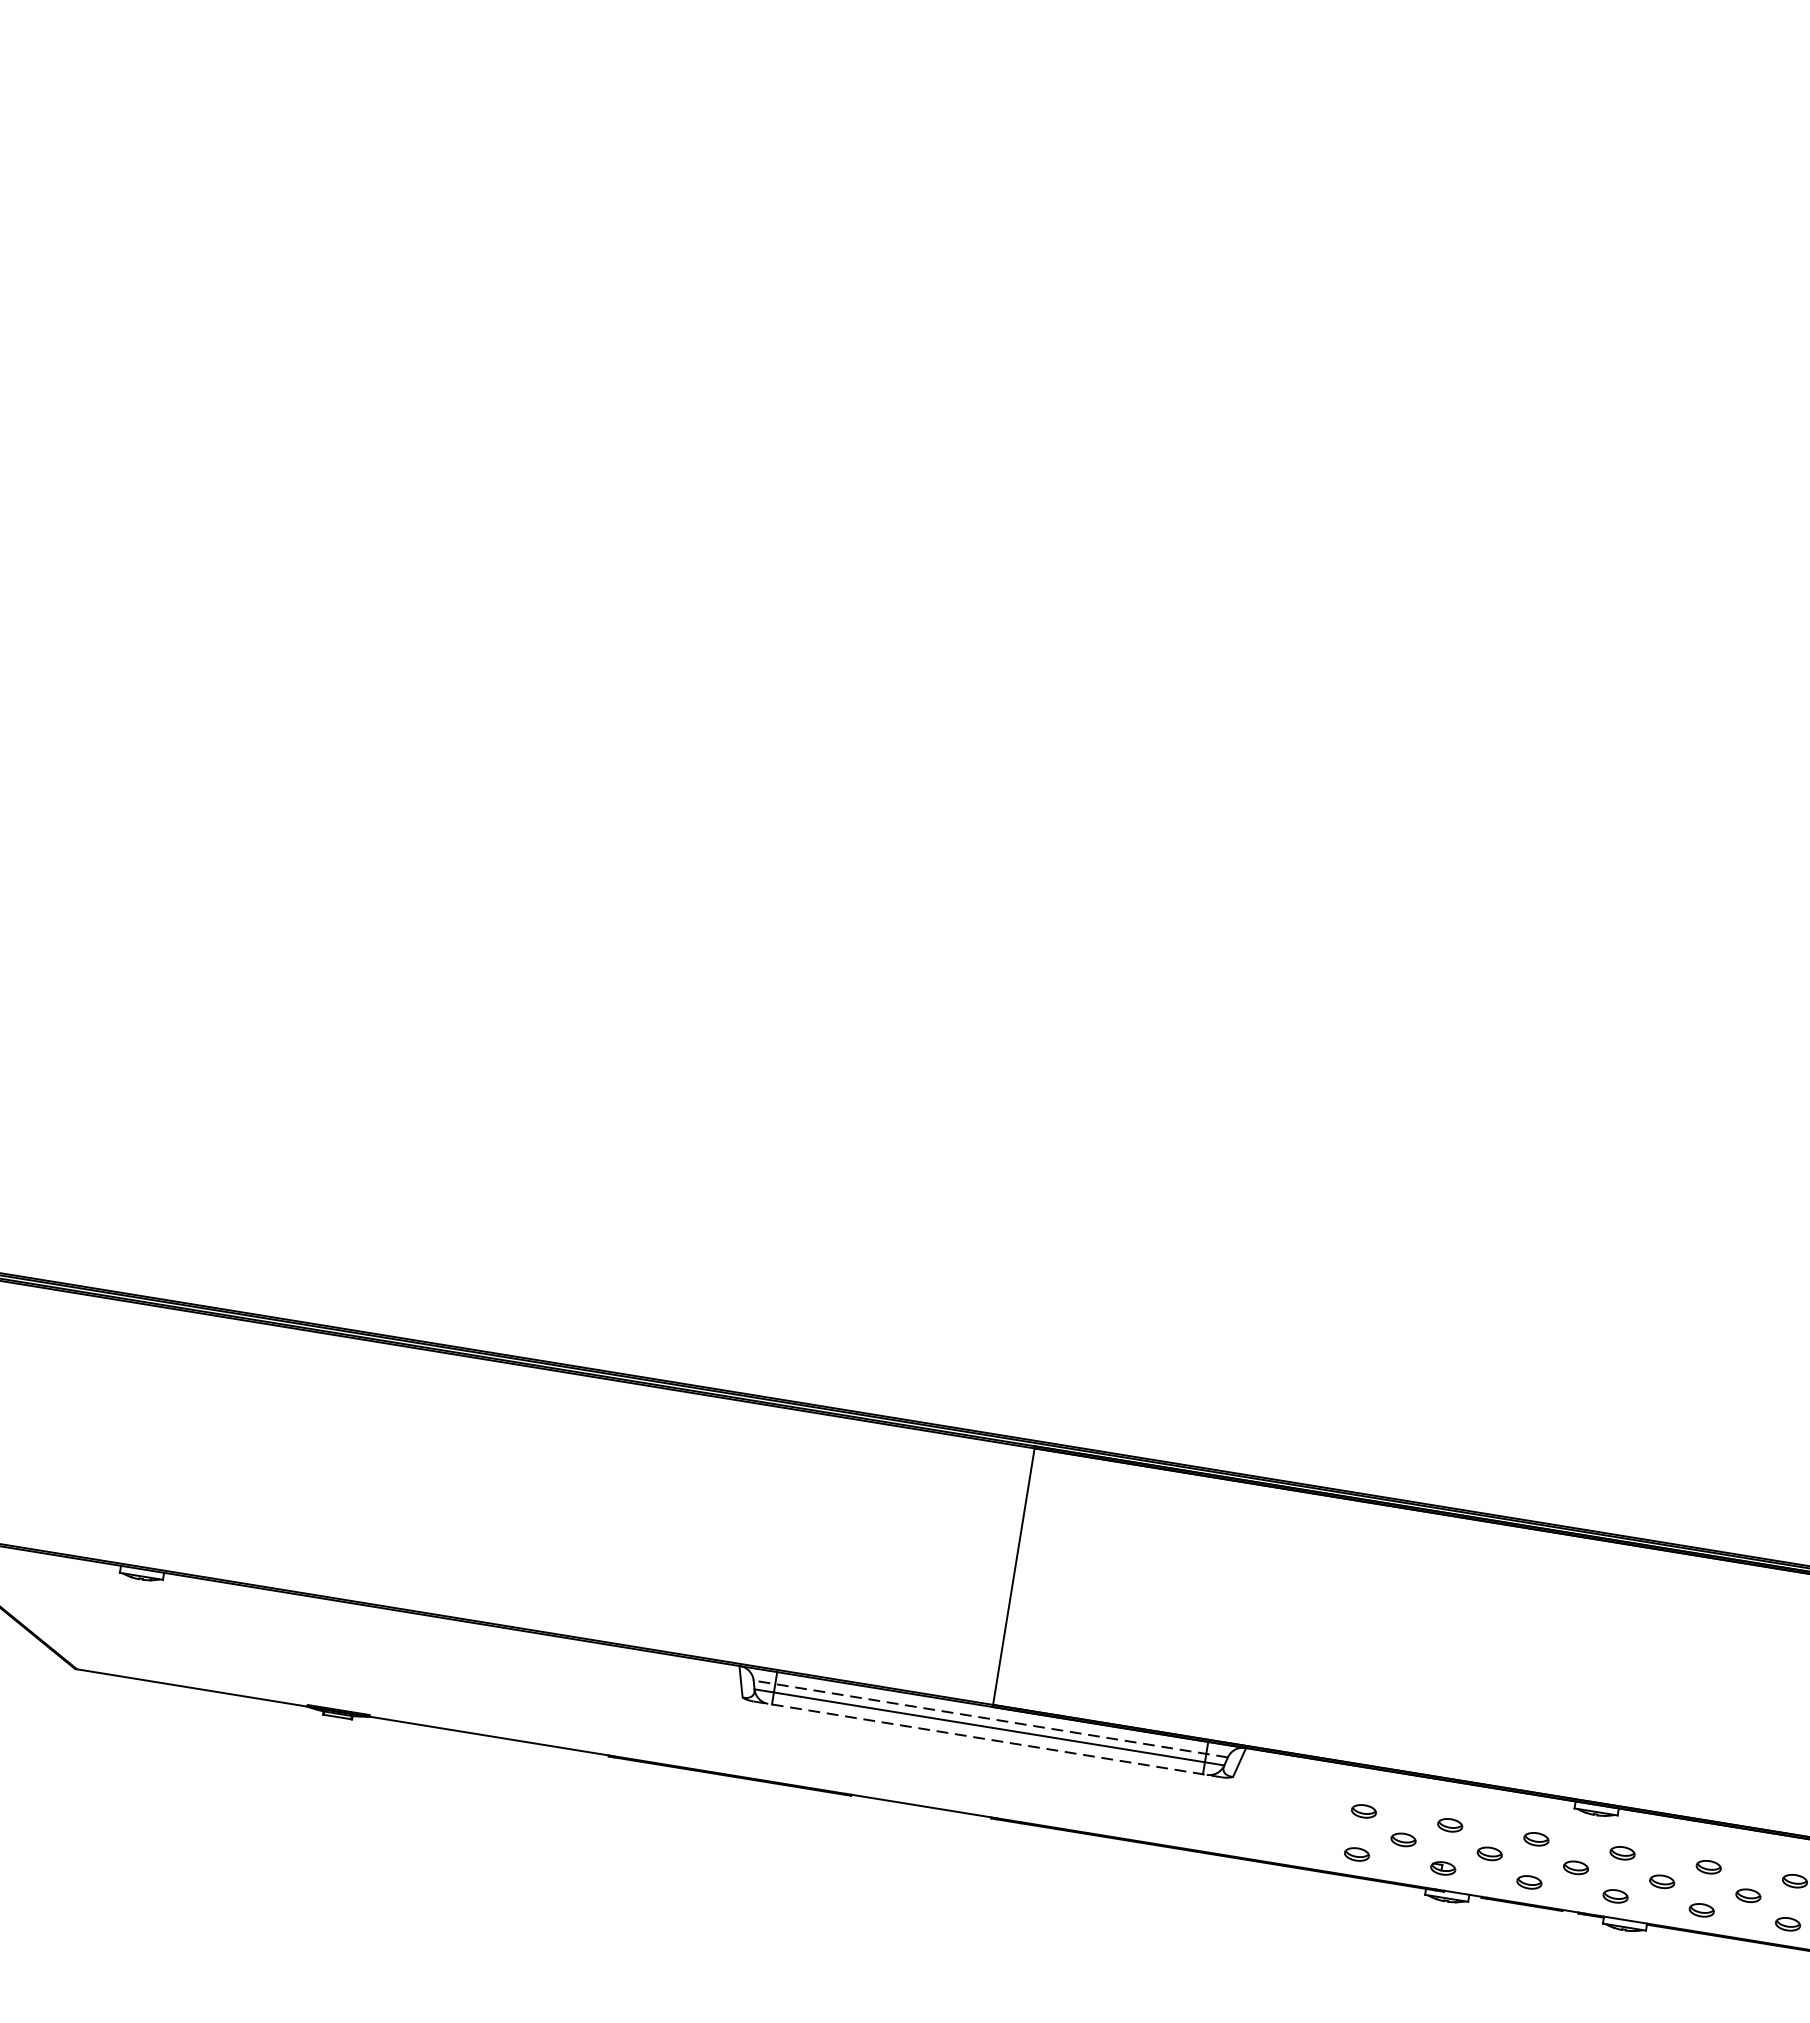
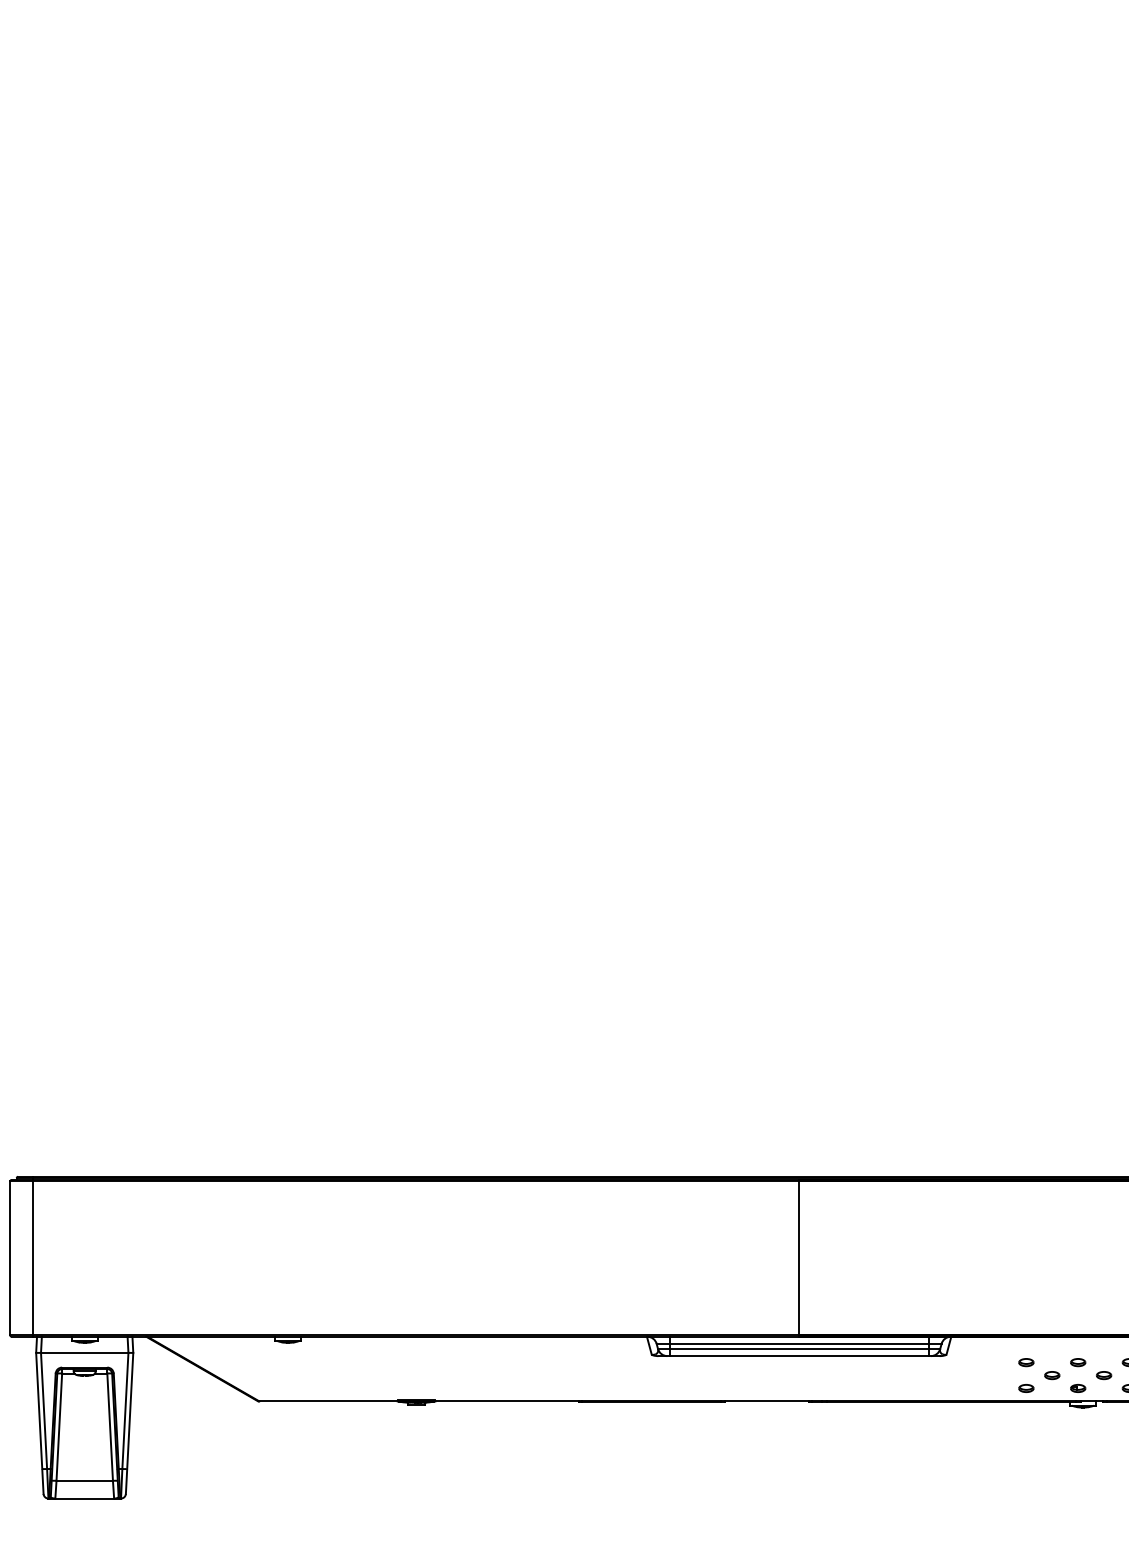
line: (989, 1718) -> (798, 1343), dashed -> solid
line: (988, 1740) -> (799, 1356), dashed -> solid

